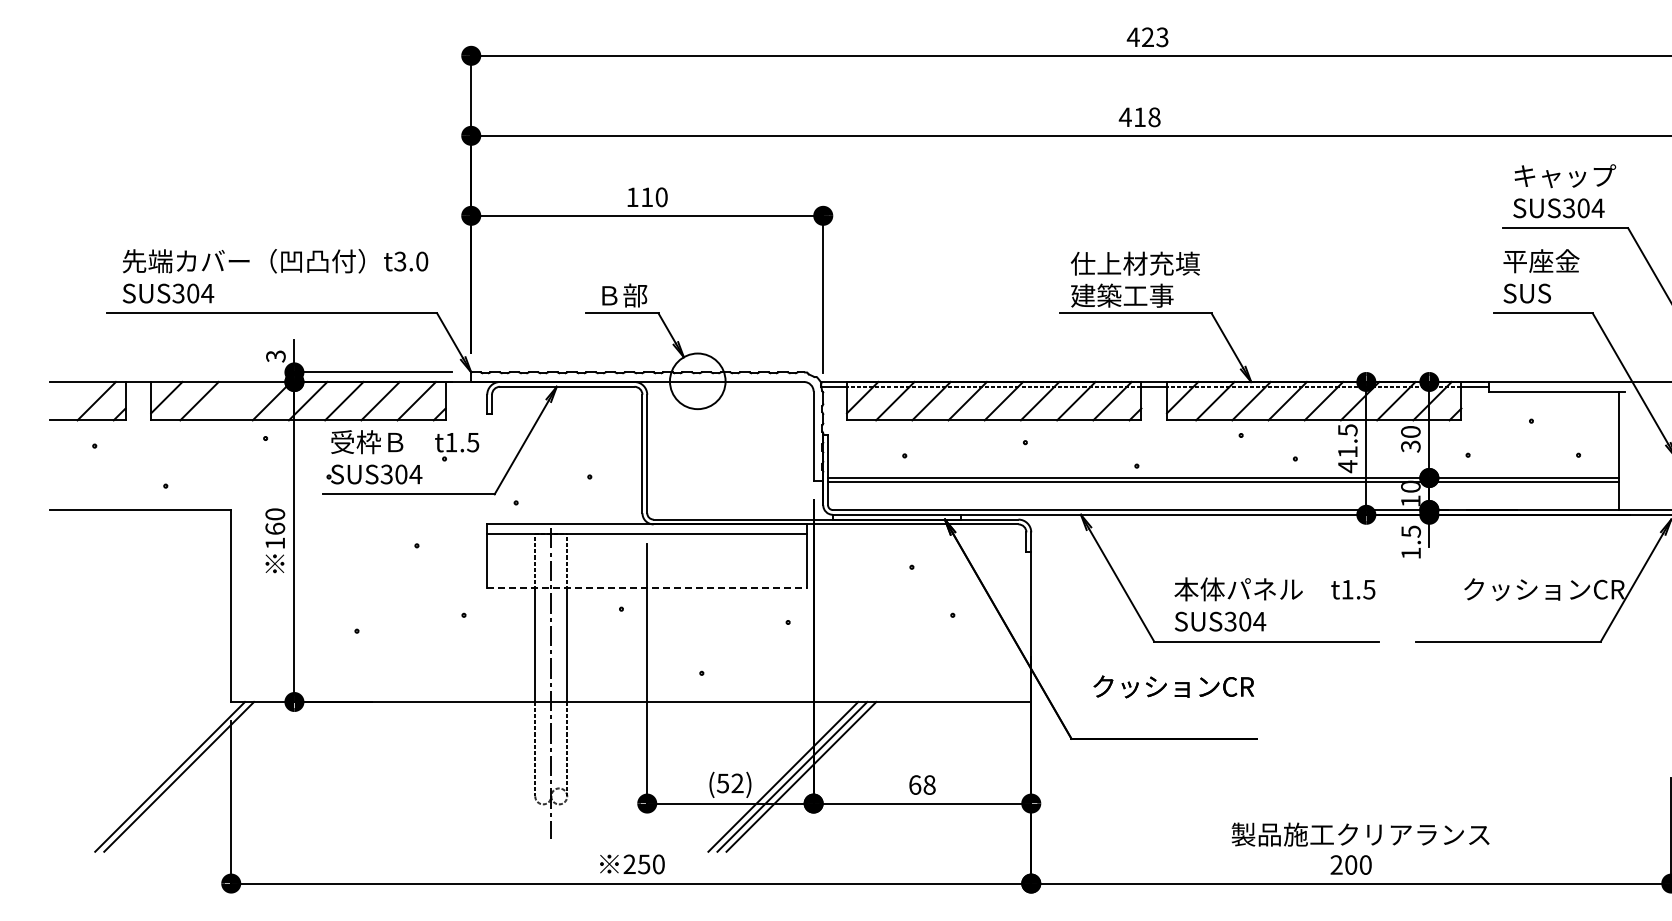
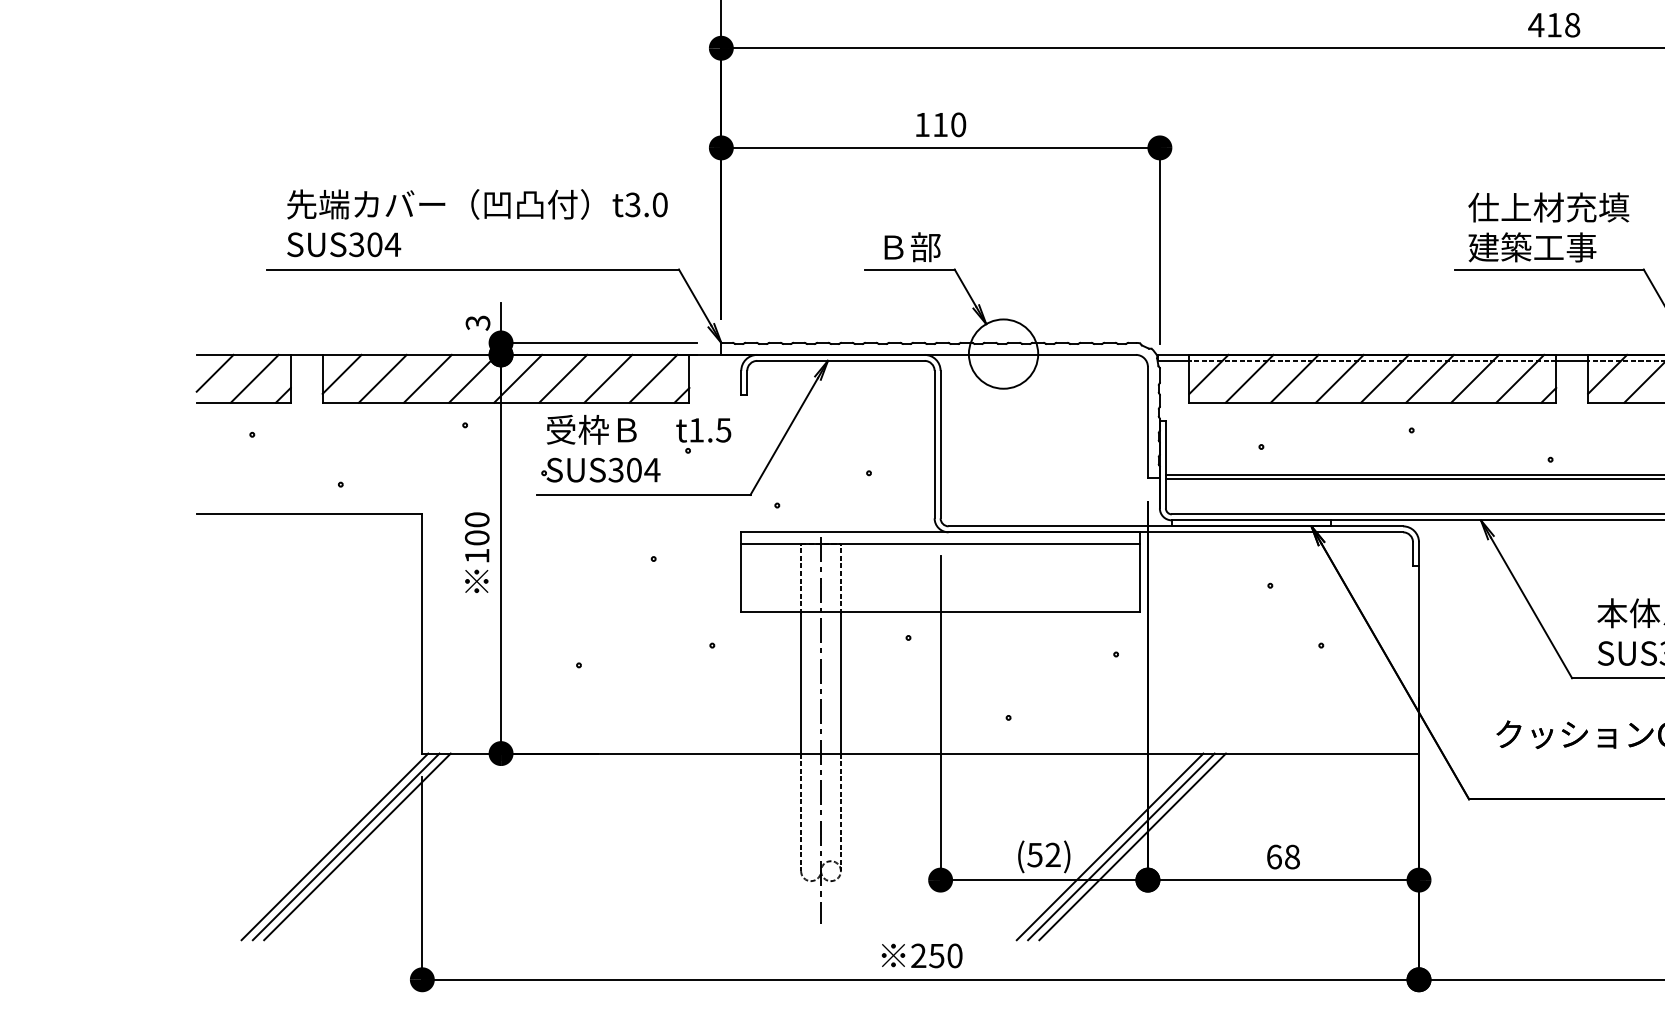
line: (64, 396) -> (214, 372), added
line: (235, 401) -> (427, 379), added
text: (275, 528) -> (477, 537), 160 -> 100
line: (647, 588) -> (940, 612), dashed -> solid
line: (160, 776) -> (334, 846), added

